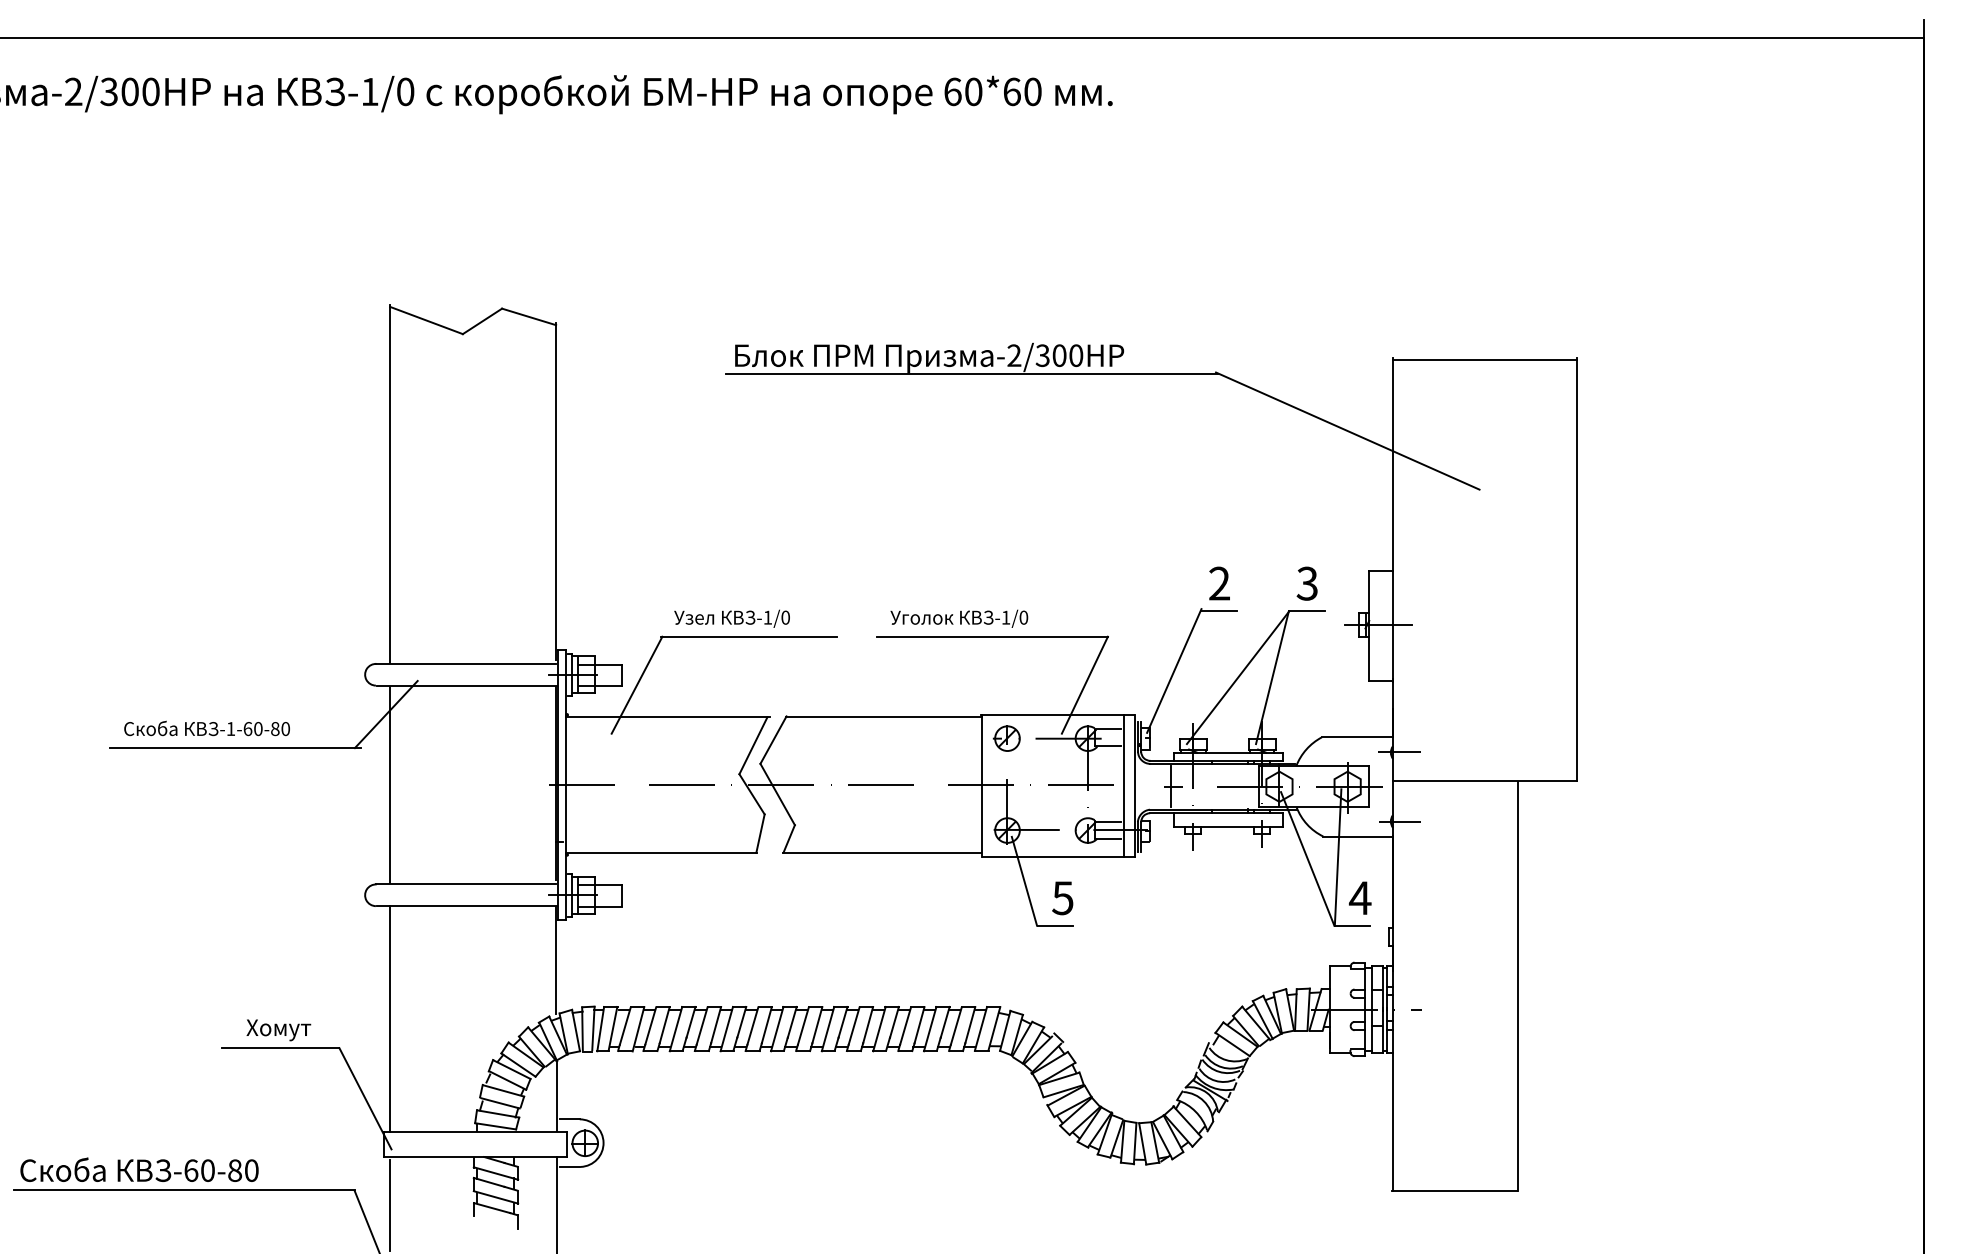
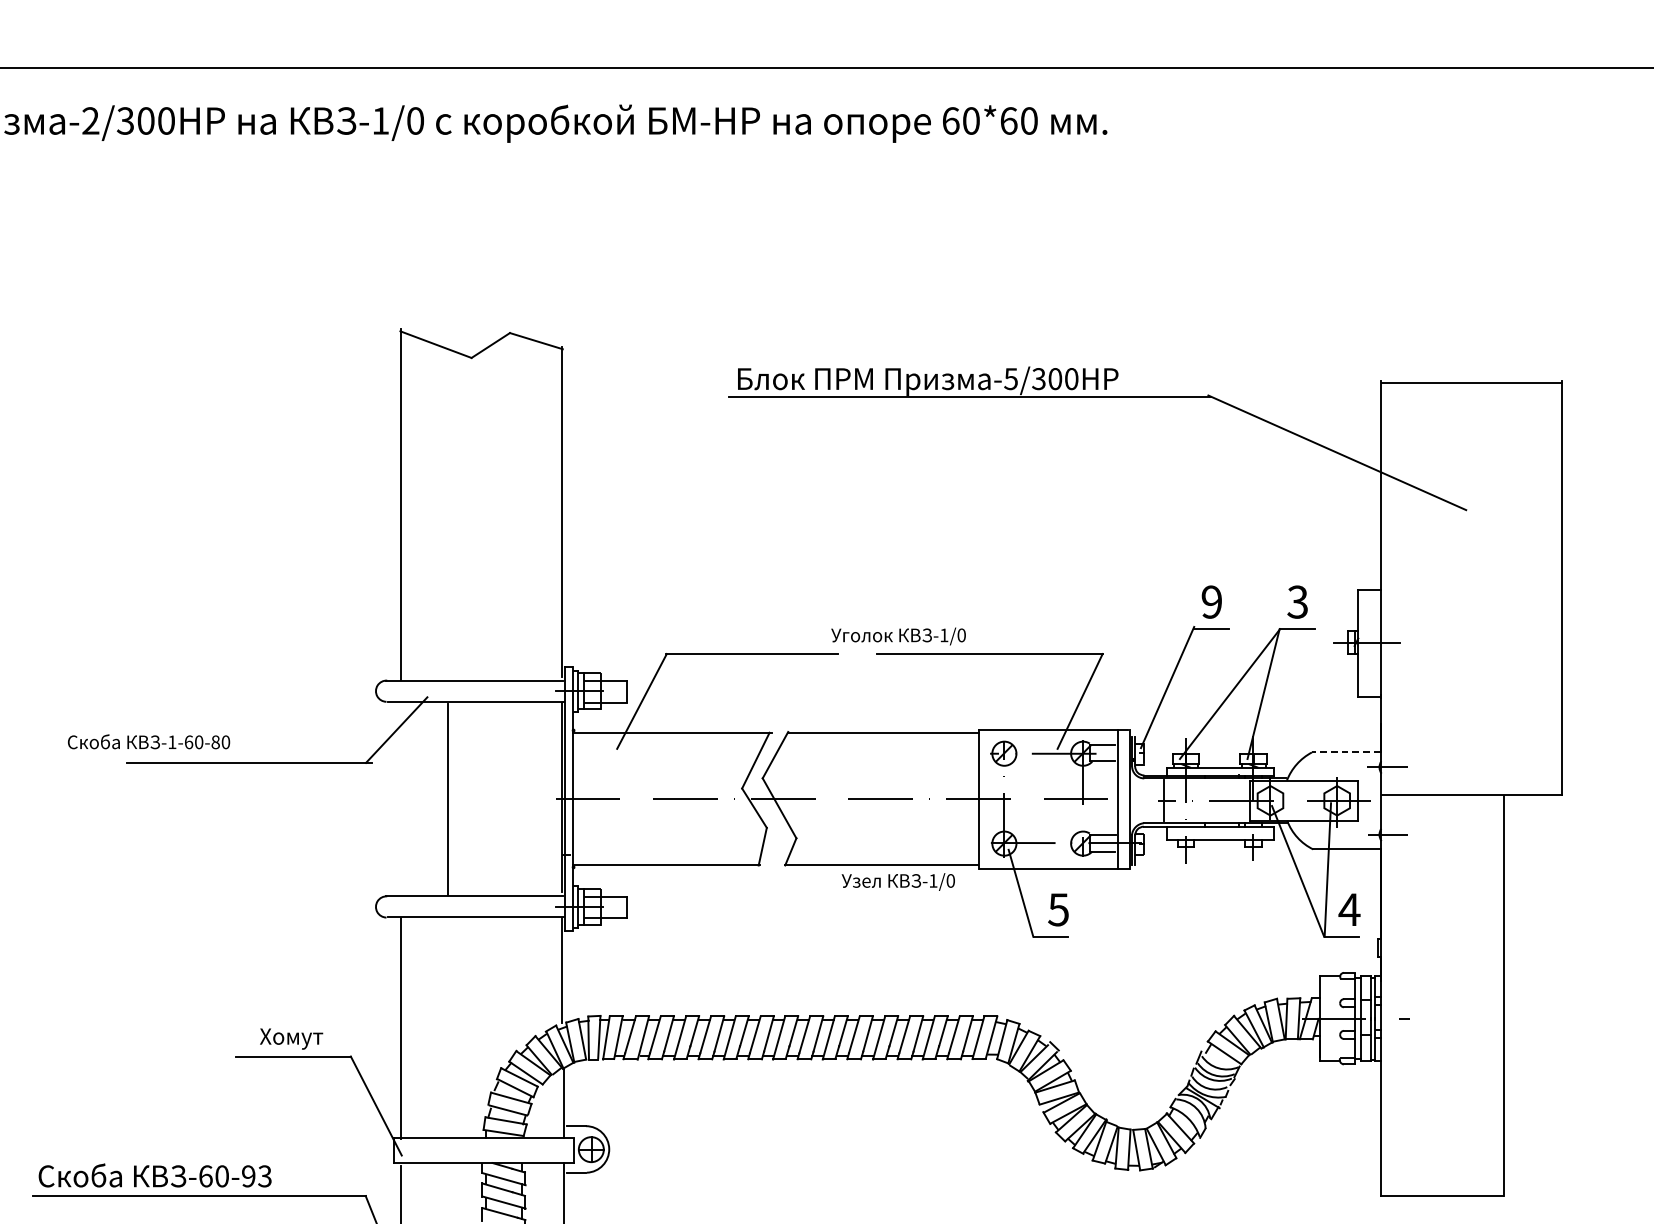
text: (1014, 355) -> (1011, 378), -2/300 -> -5/300
text: (1219, 583) -> (1211, 601), 2 -> 9
text: (731, 618) -> (897, 881), moved
text: (959, 618) -> (898, 636), moved
text: (206, 728) -> (148, 741), moved
line: (1356, 737) -> (1345, 752), solid -> dashed
line: (390, 785) -> (447, 799), moved
text: (243, 1170) -> (256, 1176), -60-80 -> -60-93

